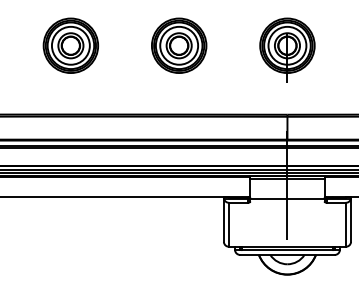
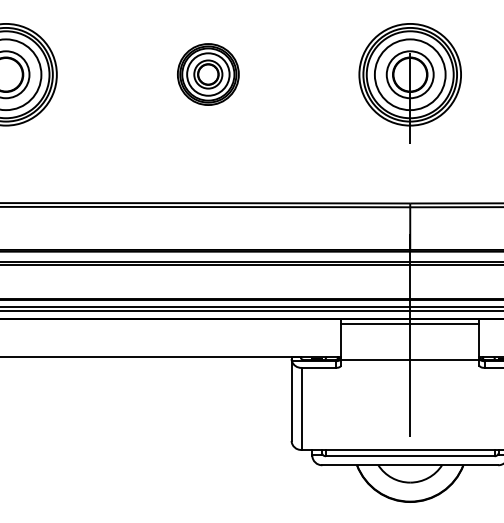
part: (179, 45) -> (208, 74), size x0.6

